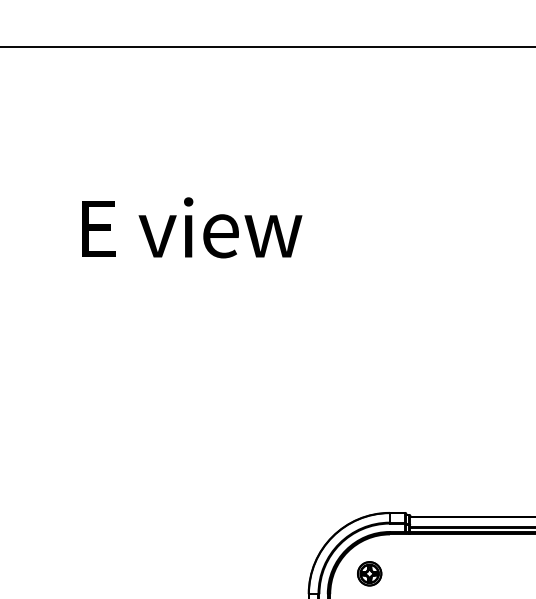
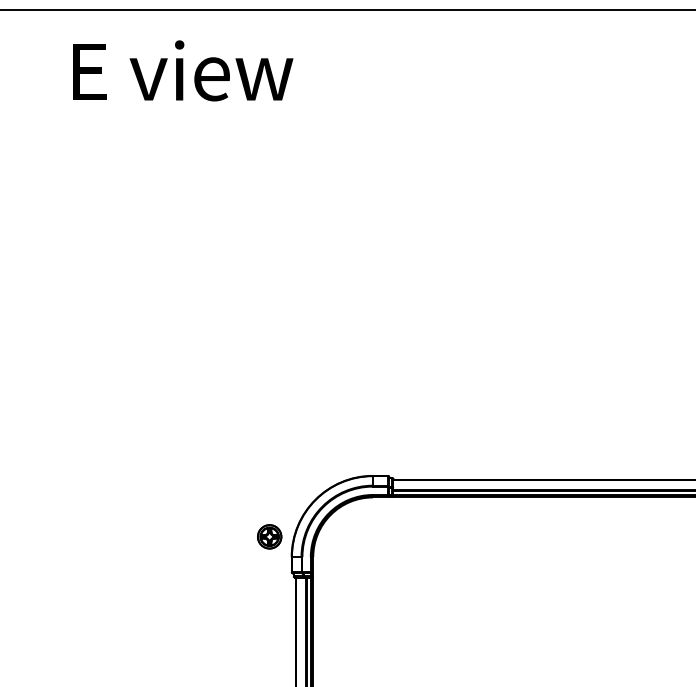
text: (192, 227) -> (183, 70), moved
part: (369, 573) -> (269, 536), moved

